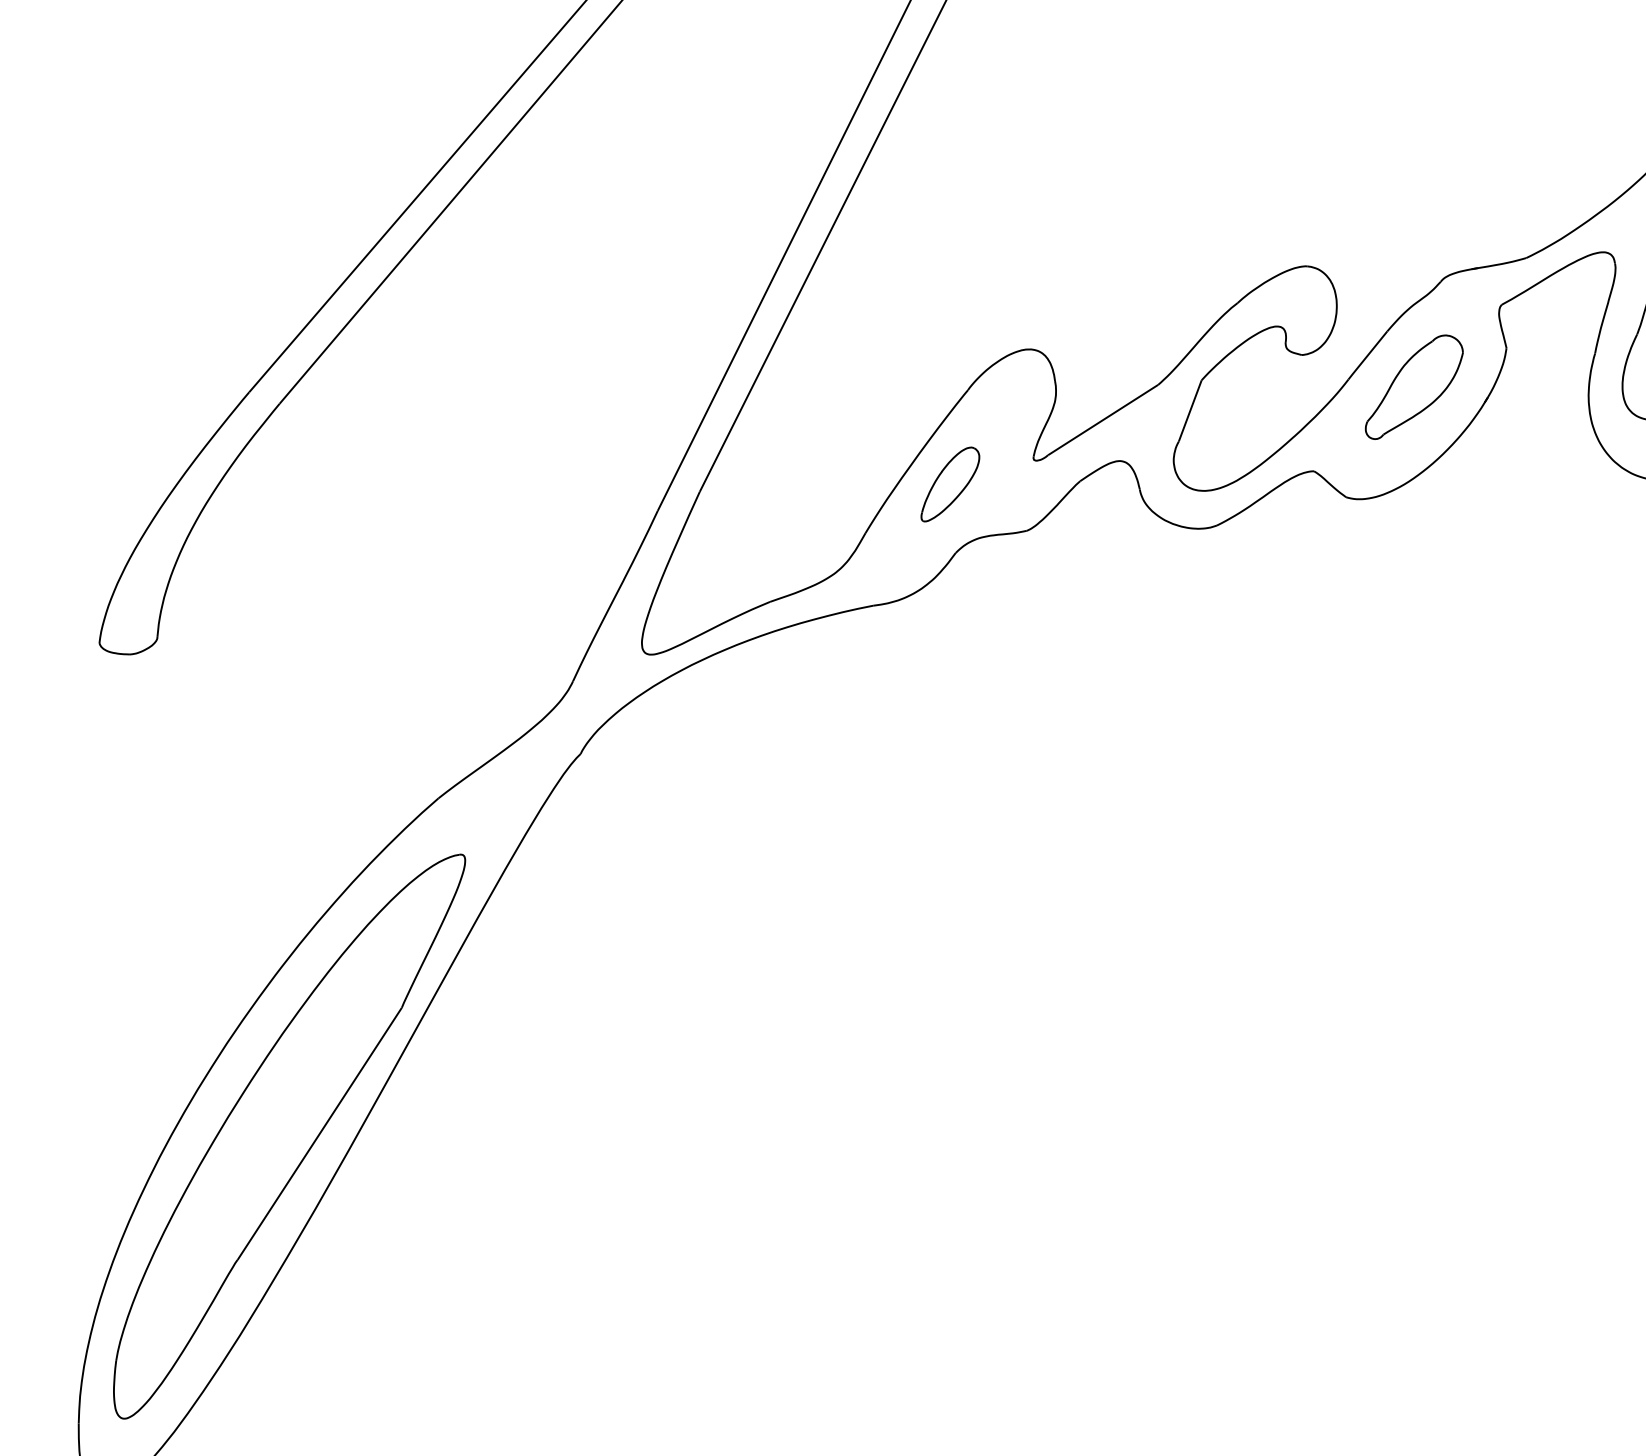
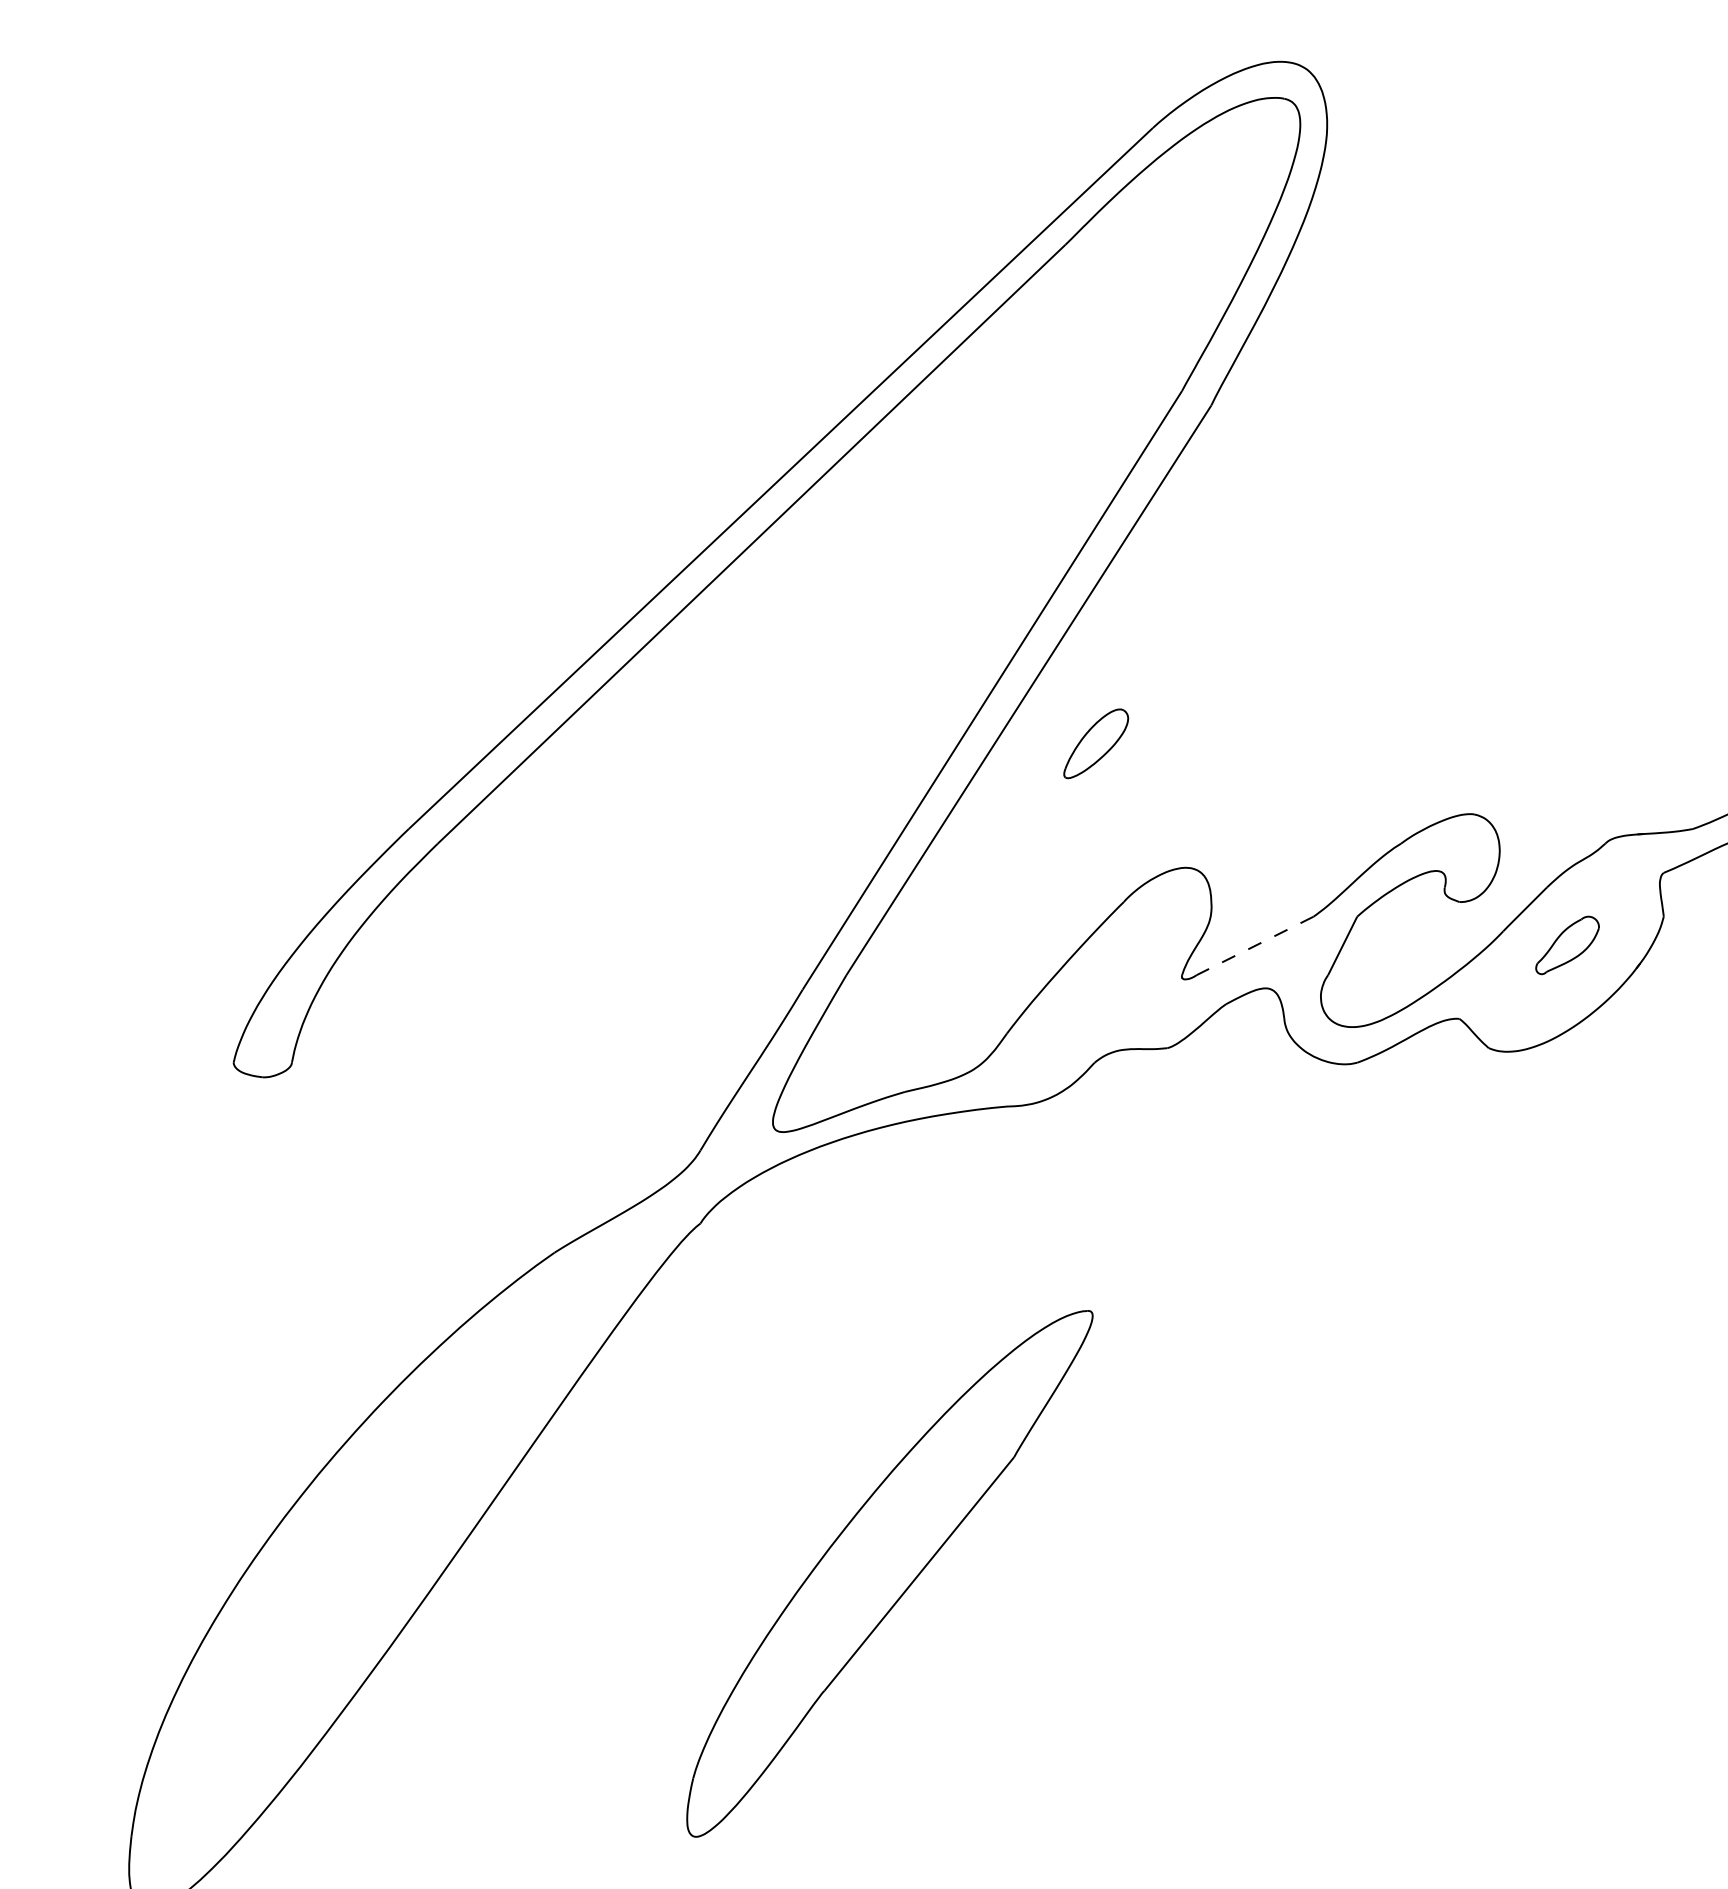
part: (1413, 386) -> (1567, 945), size x0.6
line: (1102, 420) -> (1254, 946), solid -> dashed
part: (950, 483) -> (1096, 743), moved
part: (289, 1136) -> (889, 1573), moved

